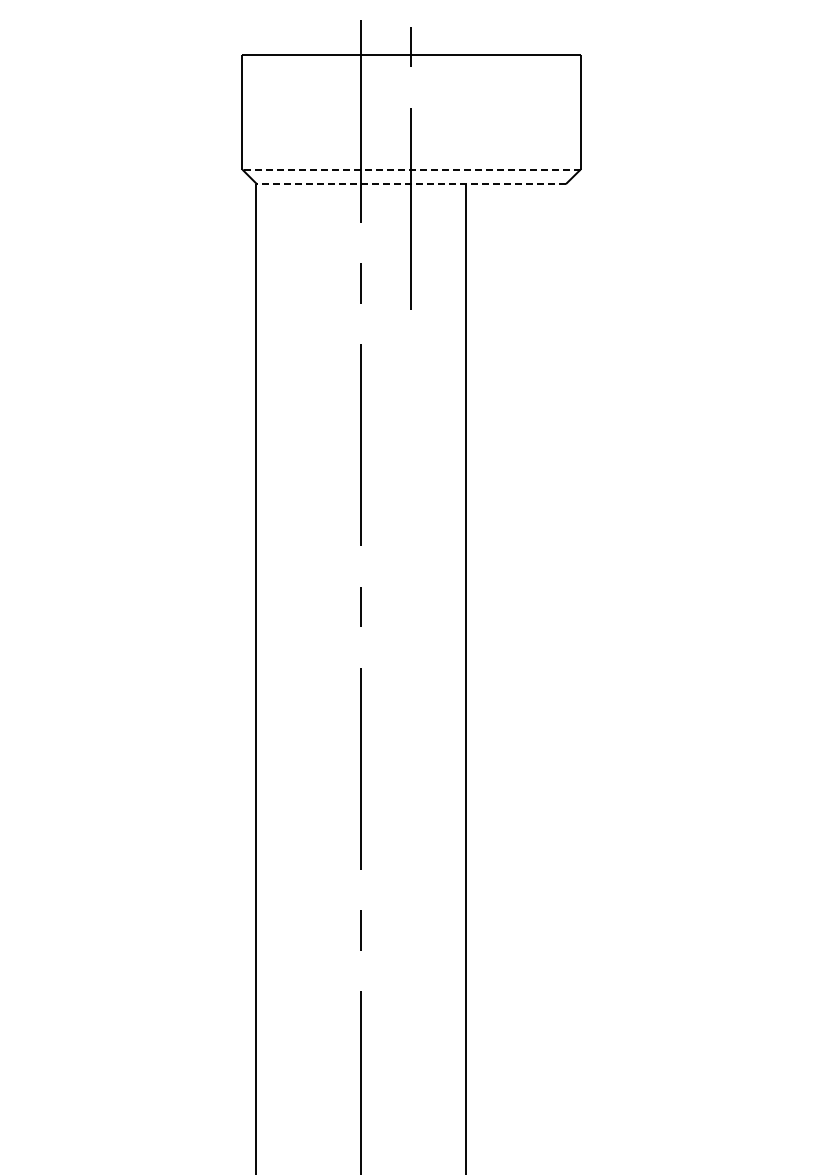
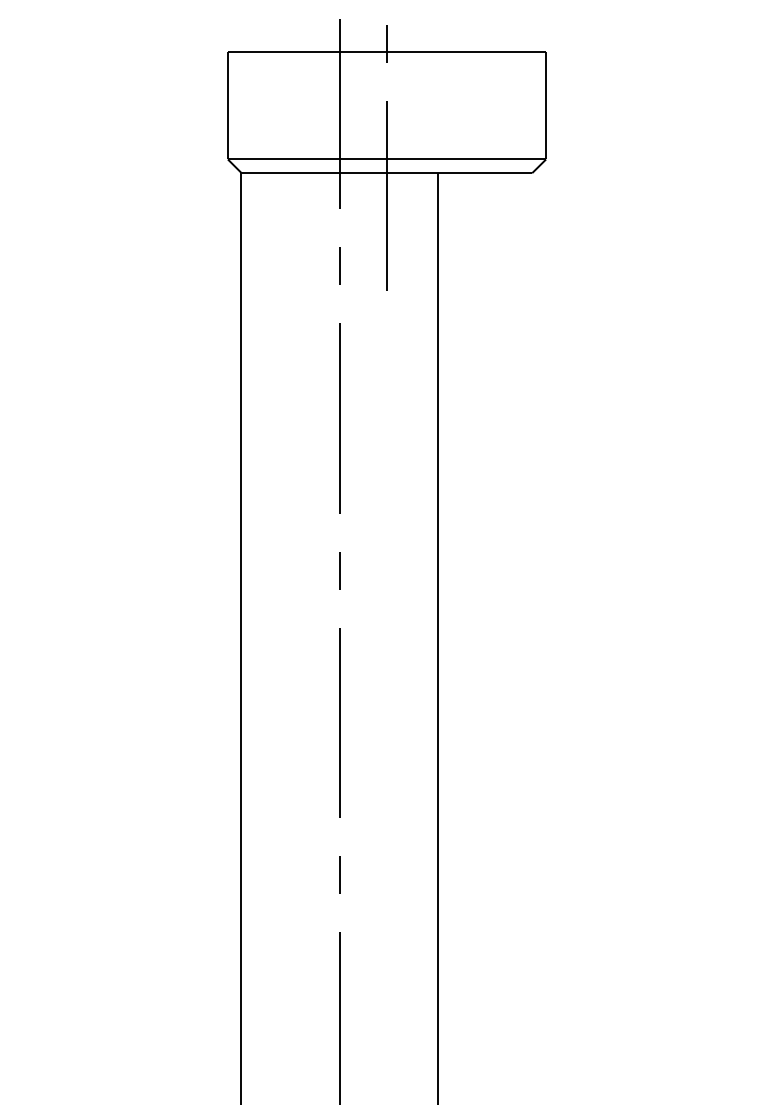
line: (411, 169) -> (387, 159), dashed -> solid
line: (410, 184) -> (386, 173), dashed -> solid

